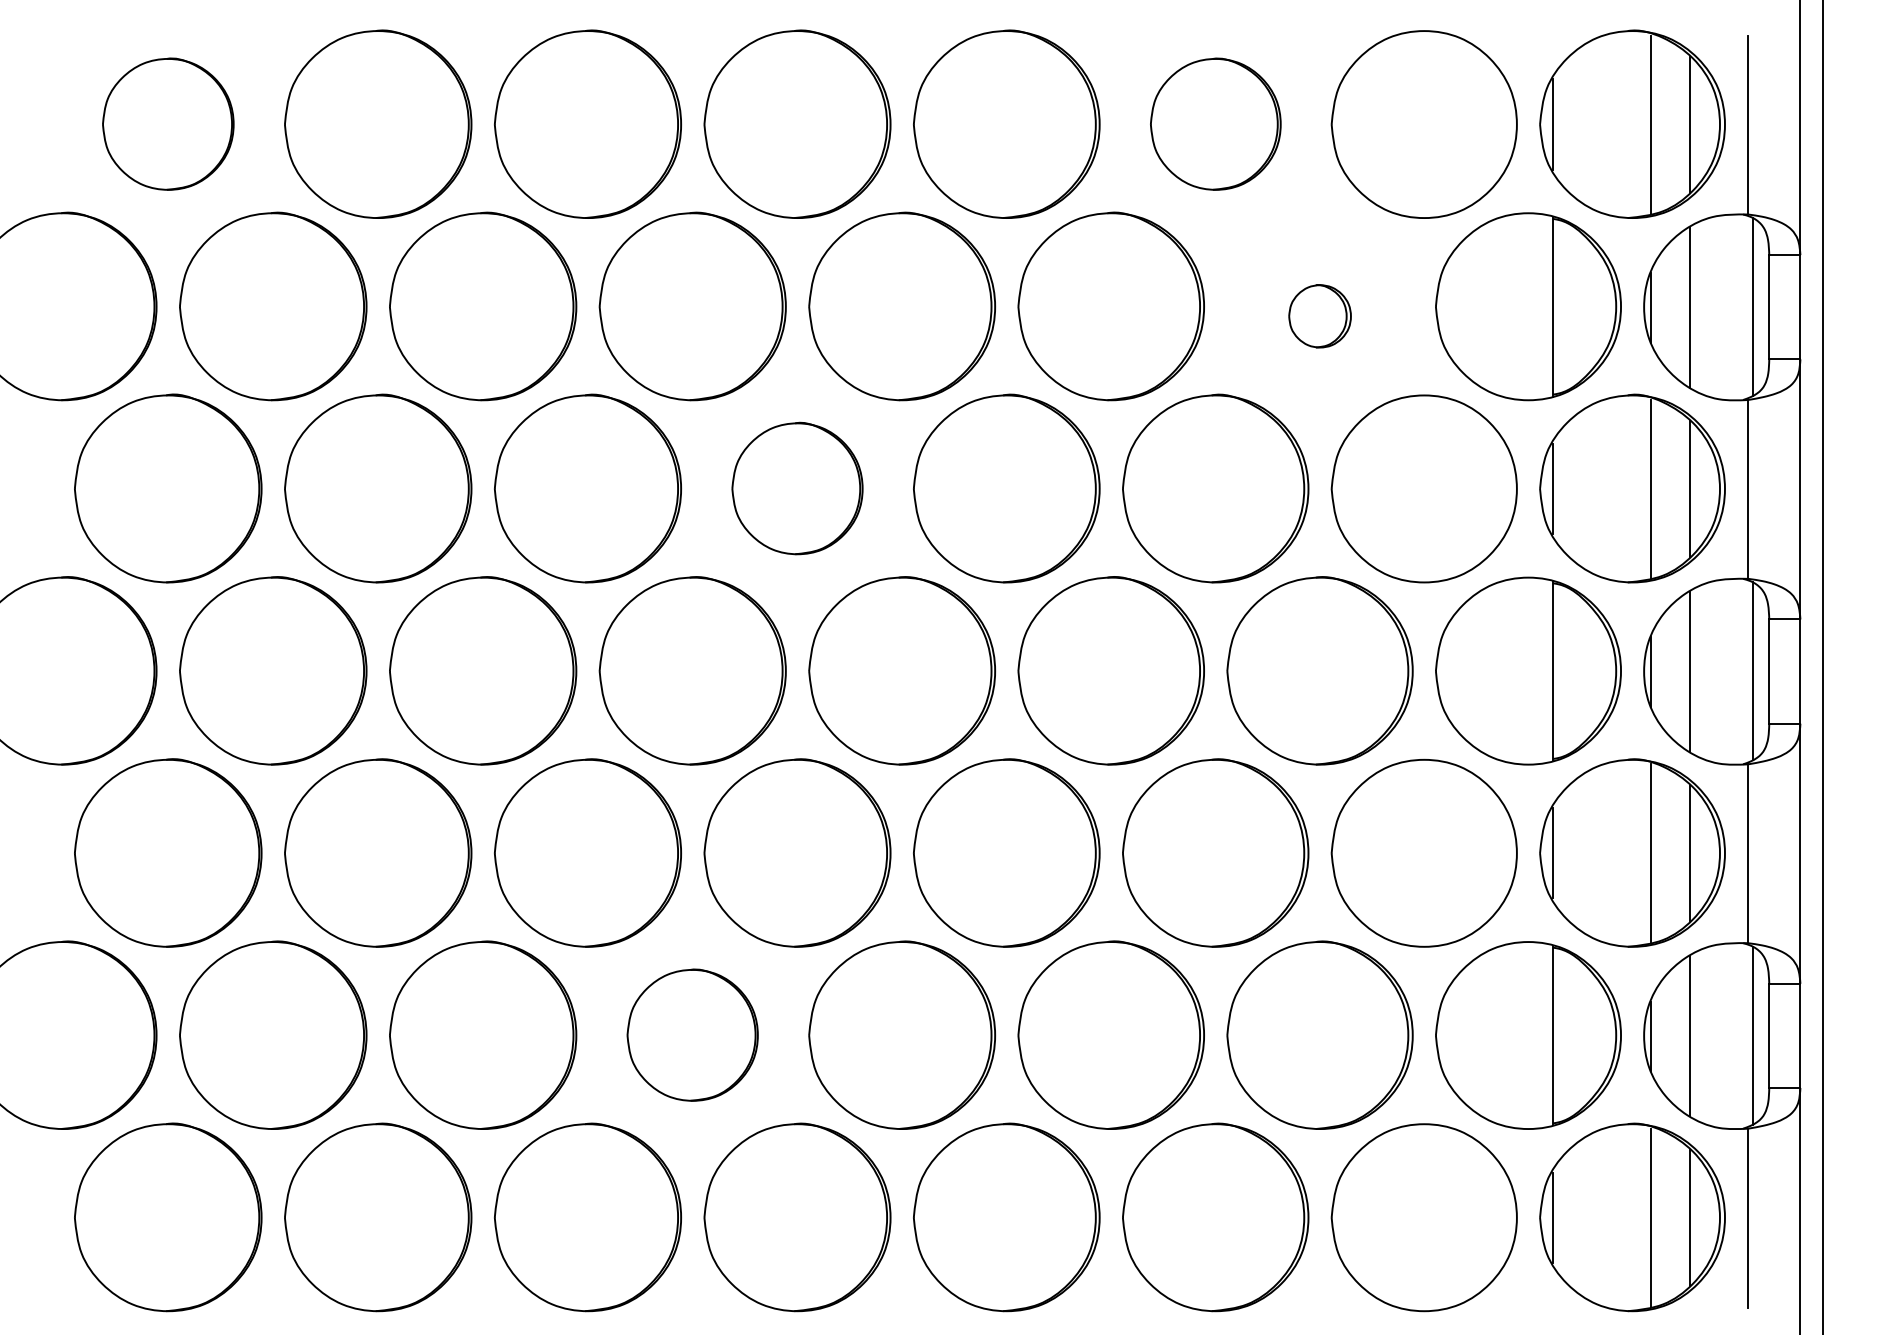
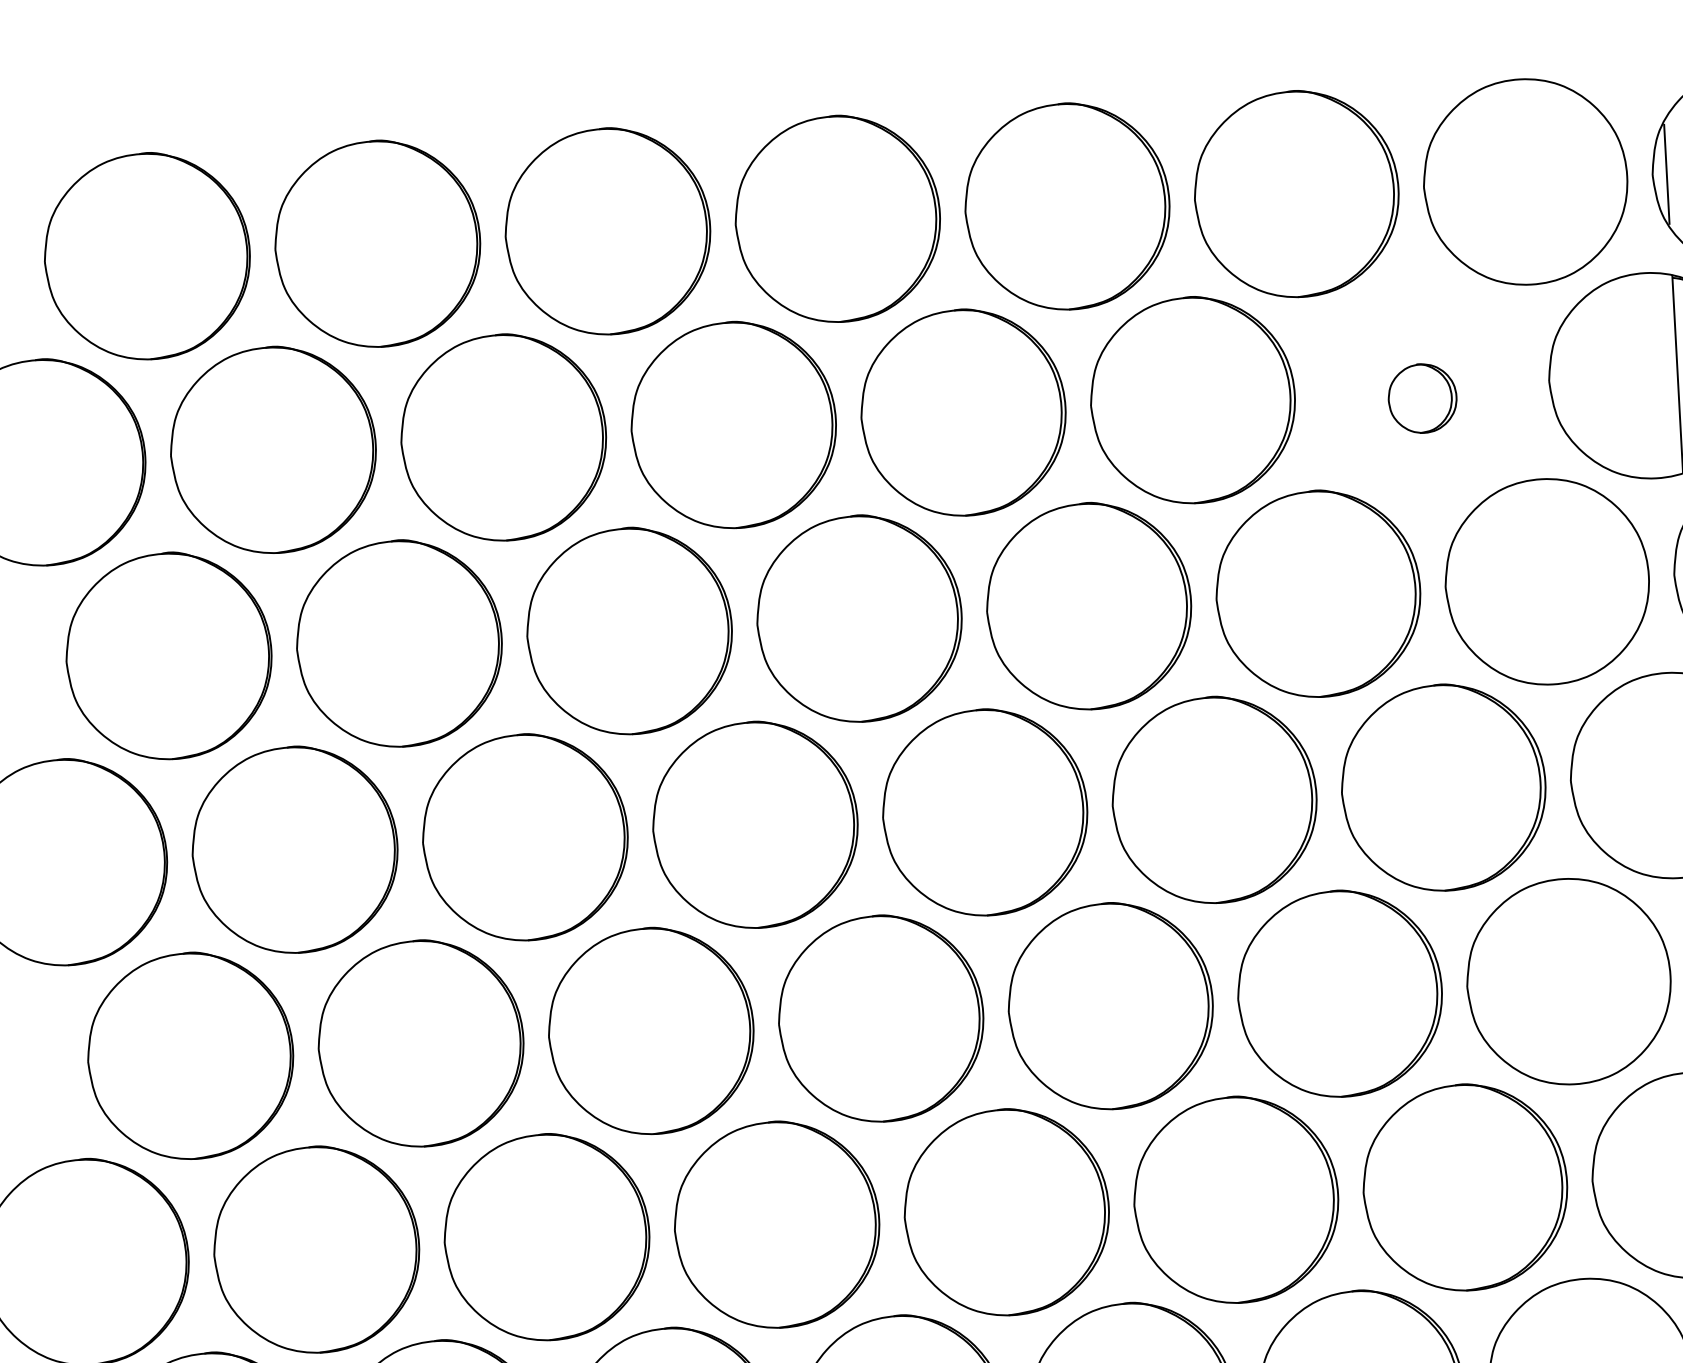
part: (168, 123) -> (147, 255), size x1.43
part: (1215, 123) -> (1296, 193), size x1.43
part: (797, 488) -> (859, 618), size x1.43
part: (692, 1034) -> (776, 1223), size x1.43

